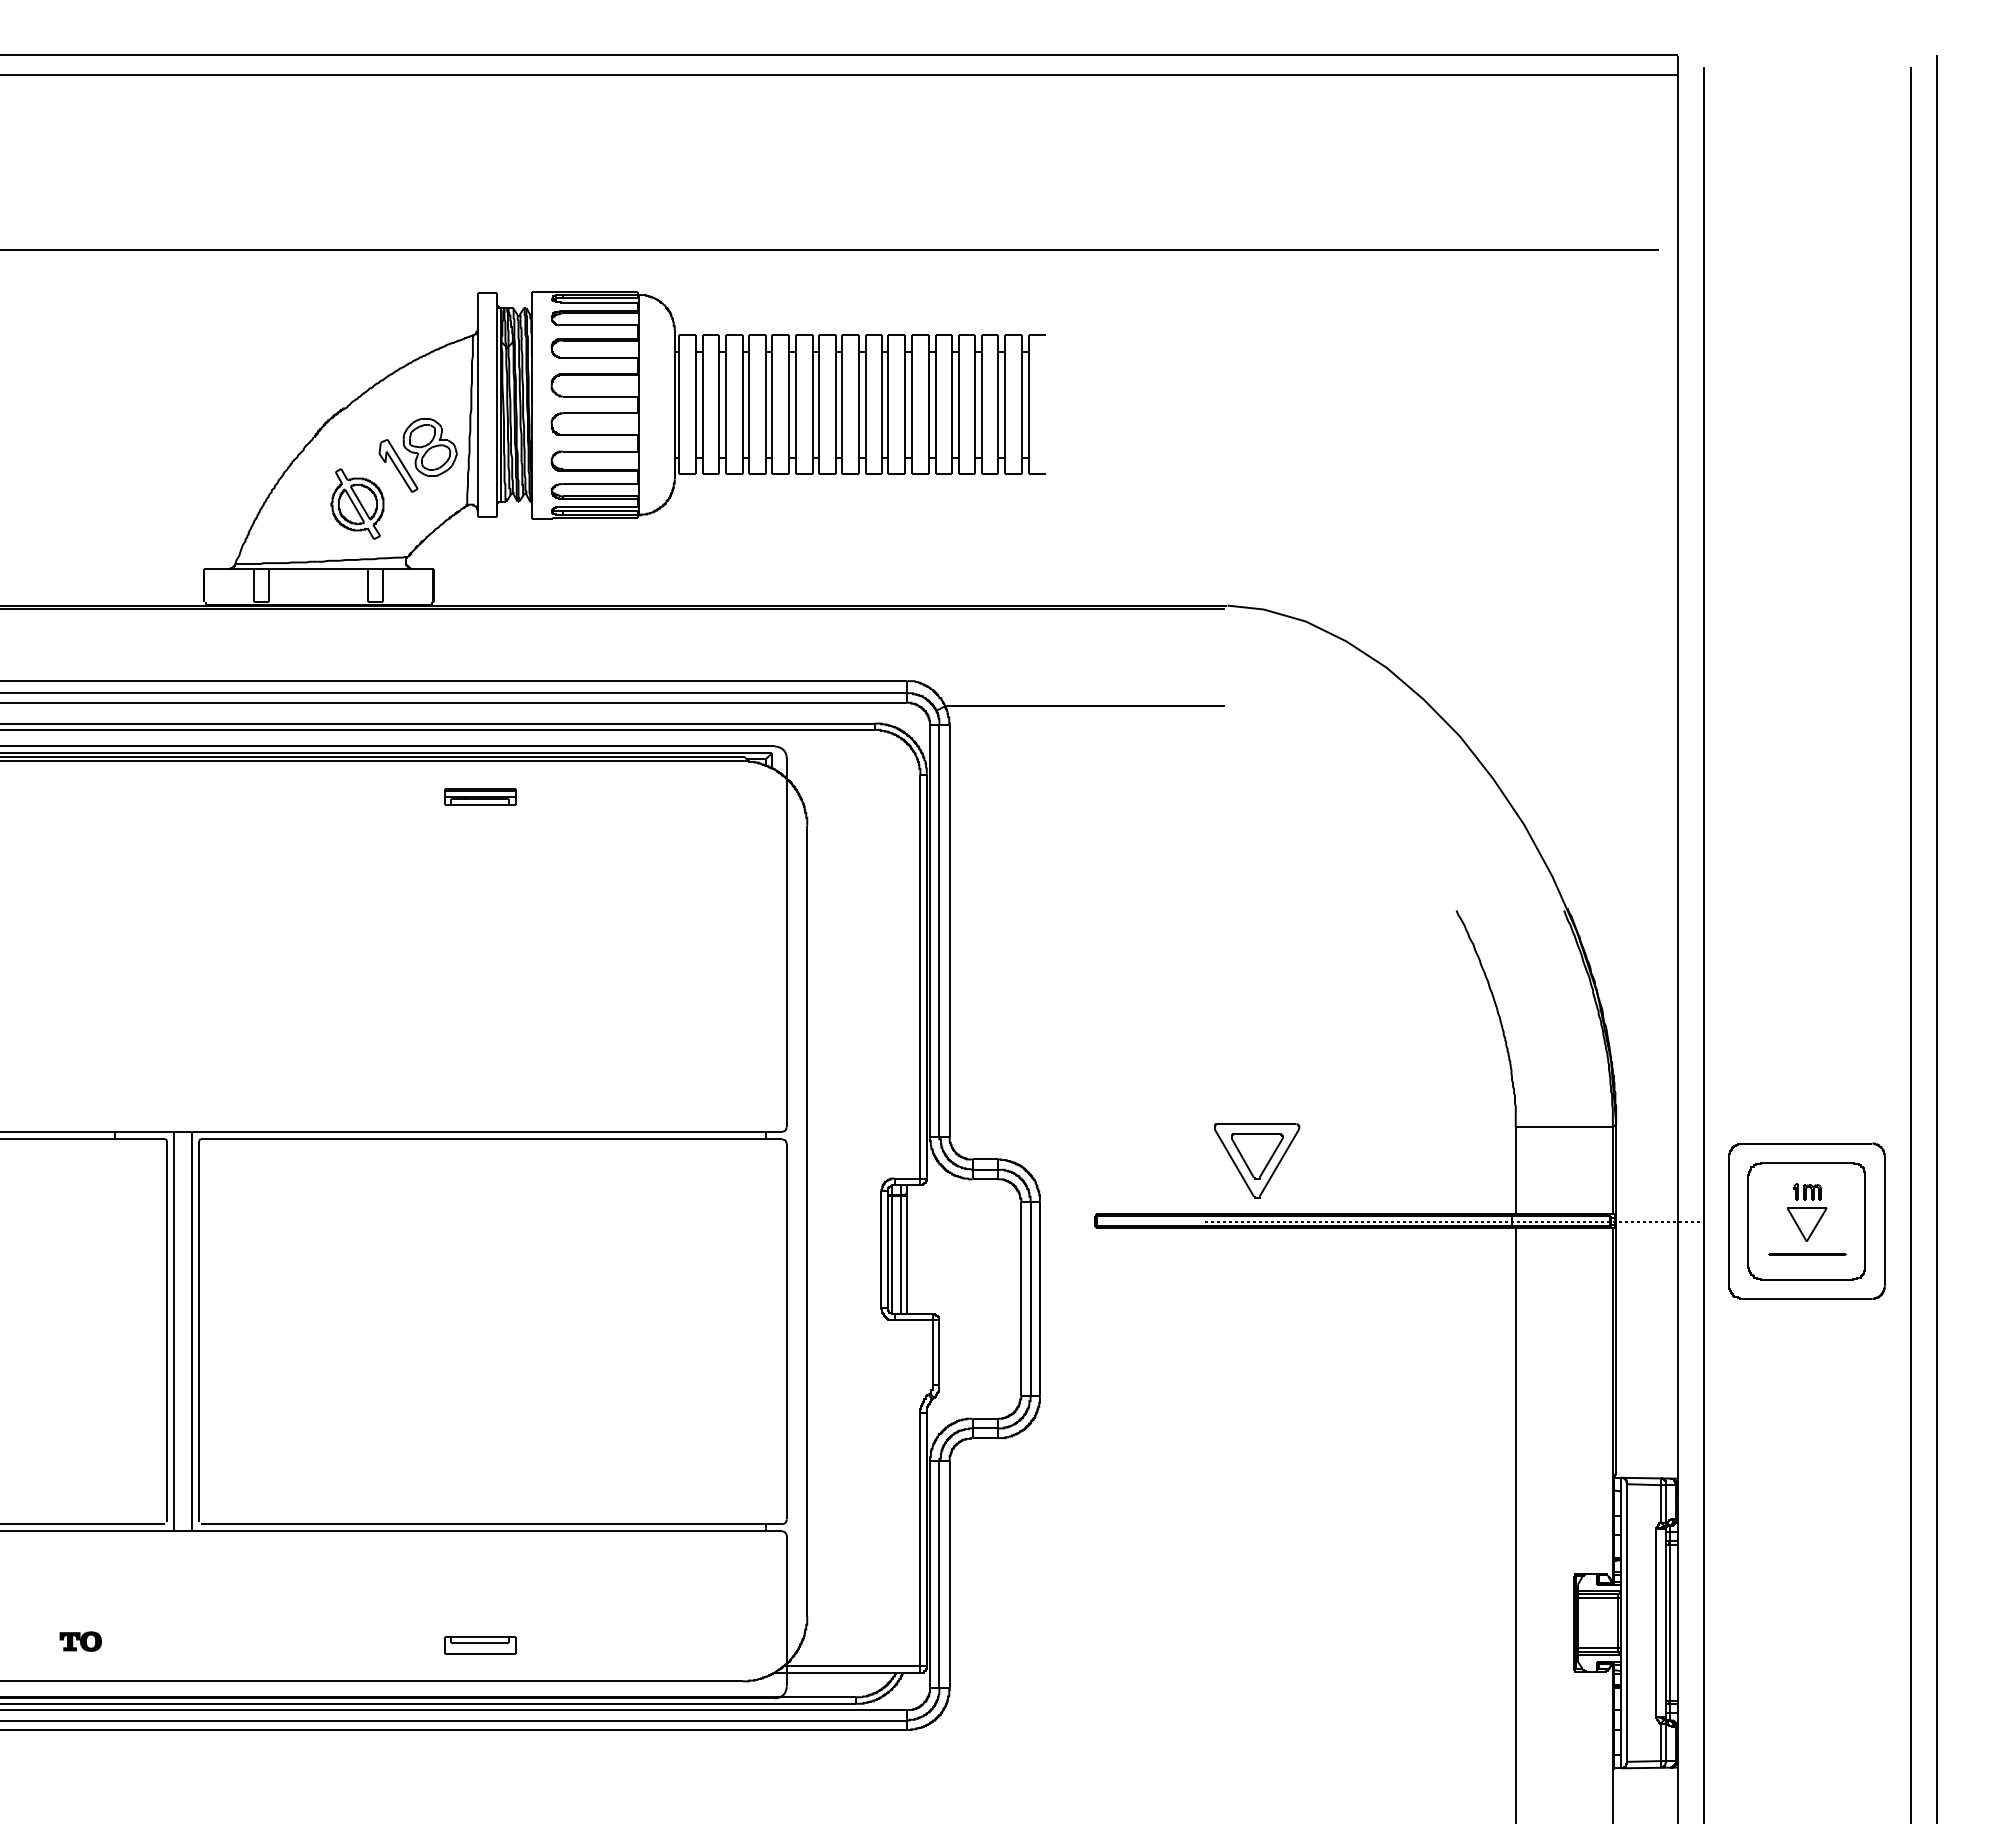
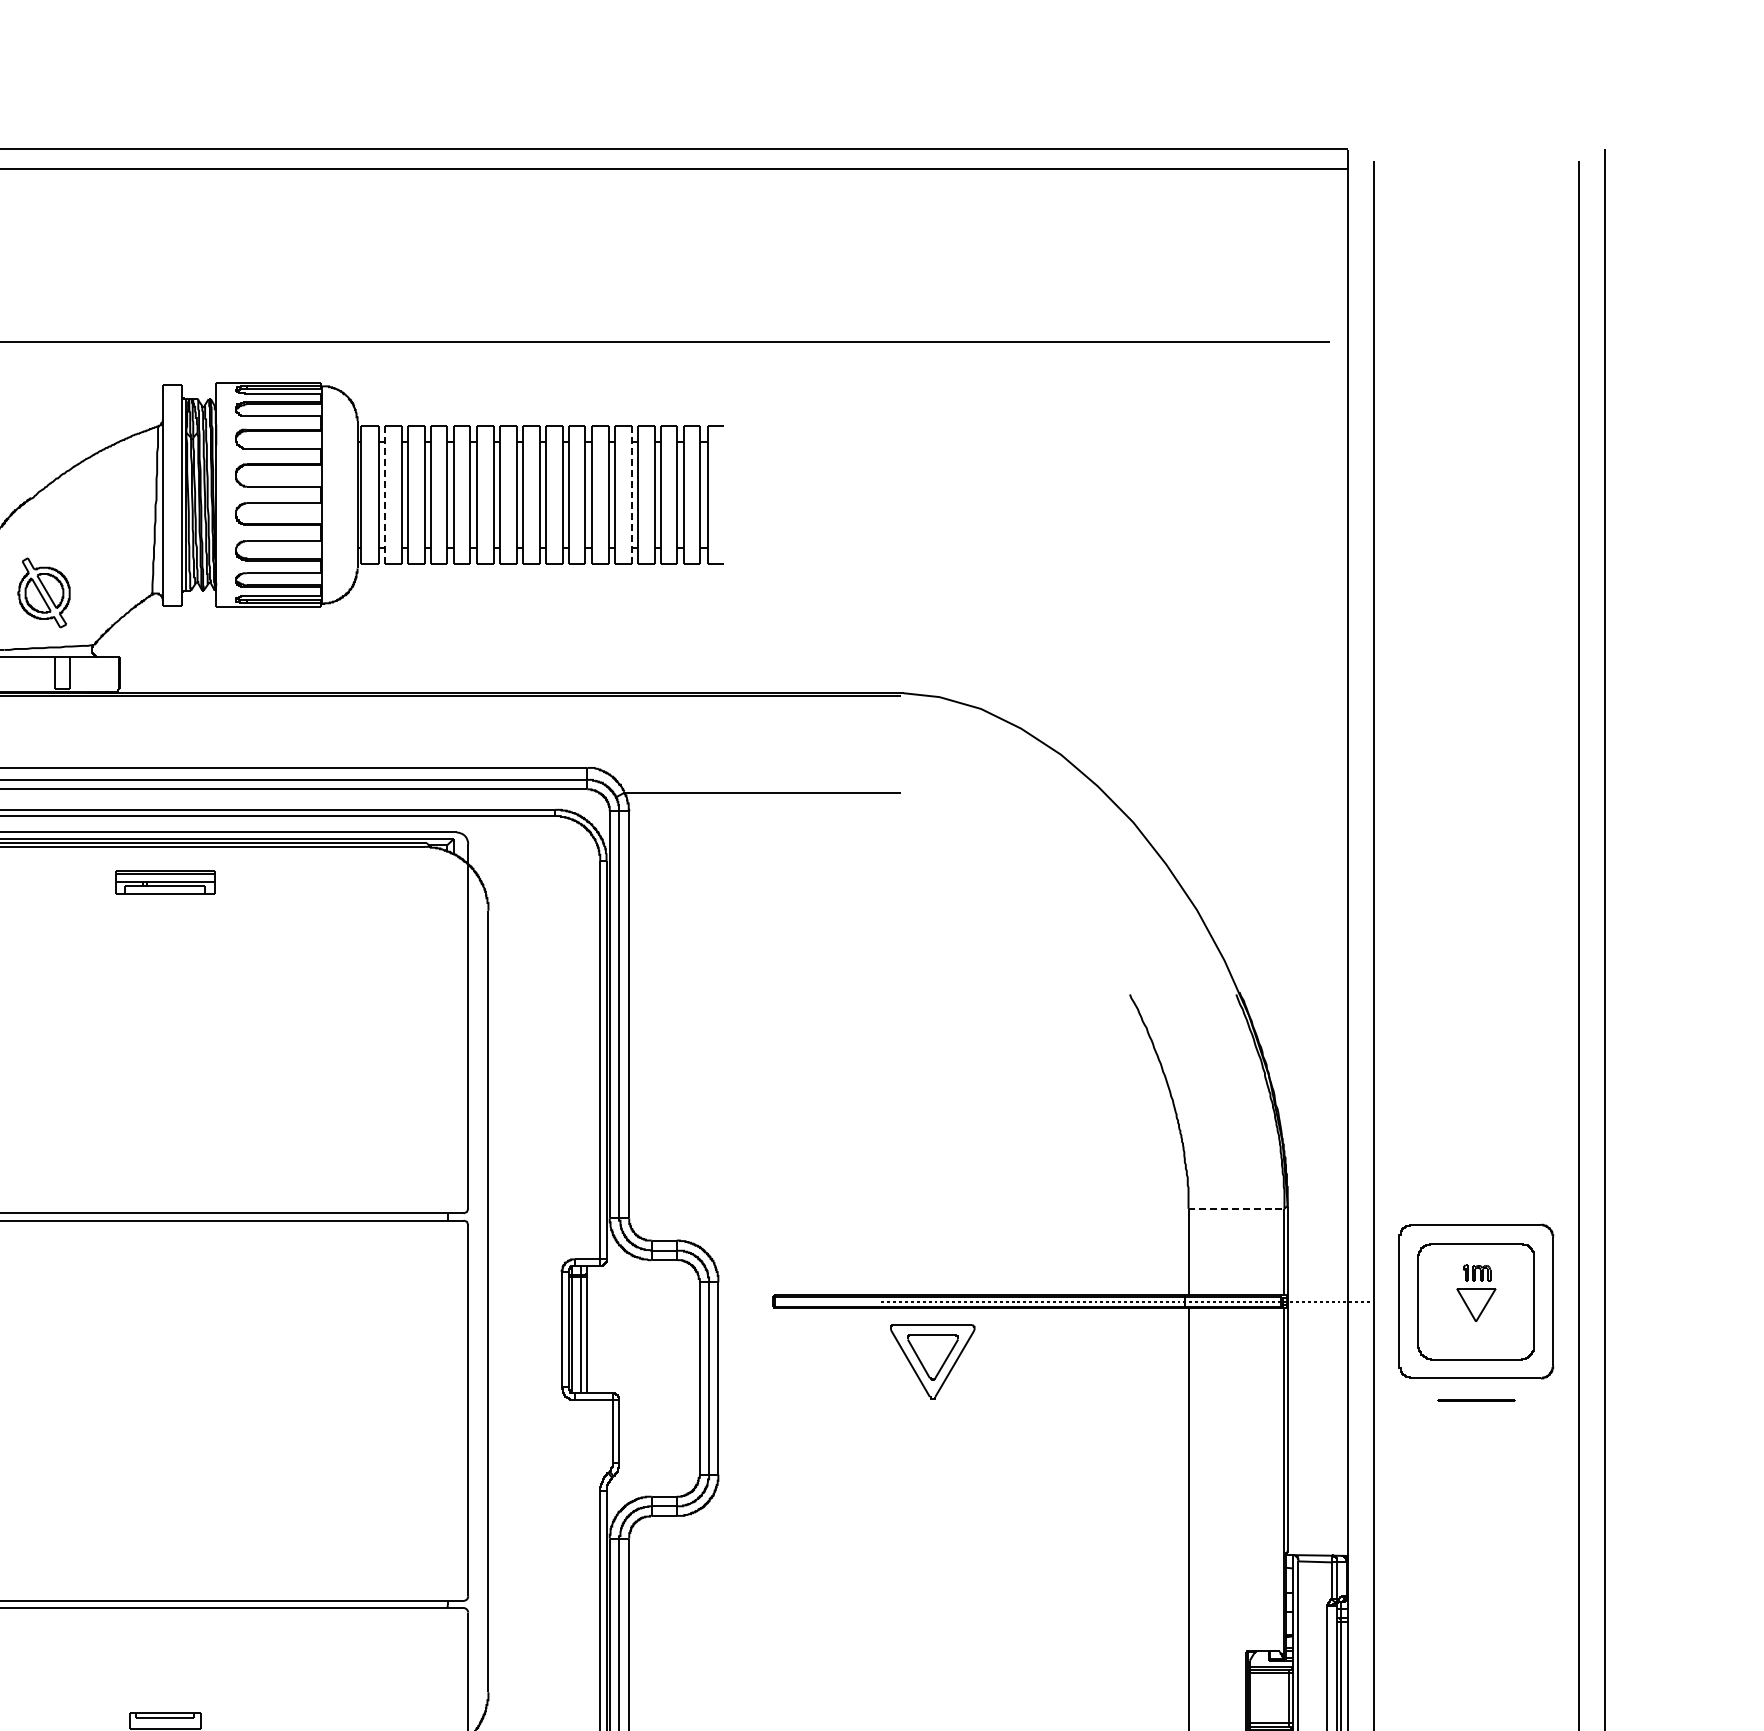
line: (702, 404) -> (384, 494), solid -> dashed
line: (952, 404) -> (631, 494), solid -> dashed
part: (417, 455) -> (103, 544), removed
part: (480, 796) -> (165, 881), size x1.4
line: (1564, 1127) -> (1236, 1208), solid -> dashed
part: (1257, 1160) -> (933, 1361), moved
line: (1807, 1254) -> (1476, 1400), moved

